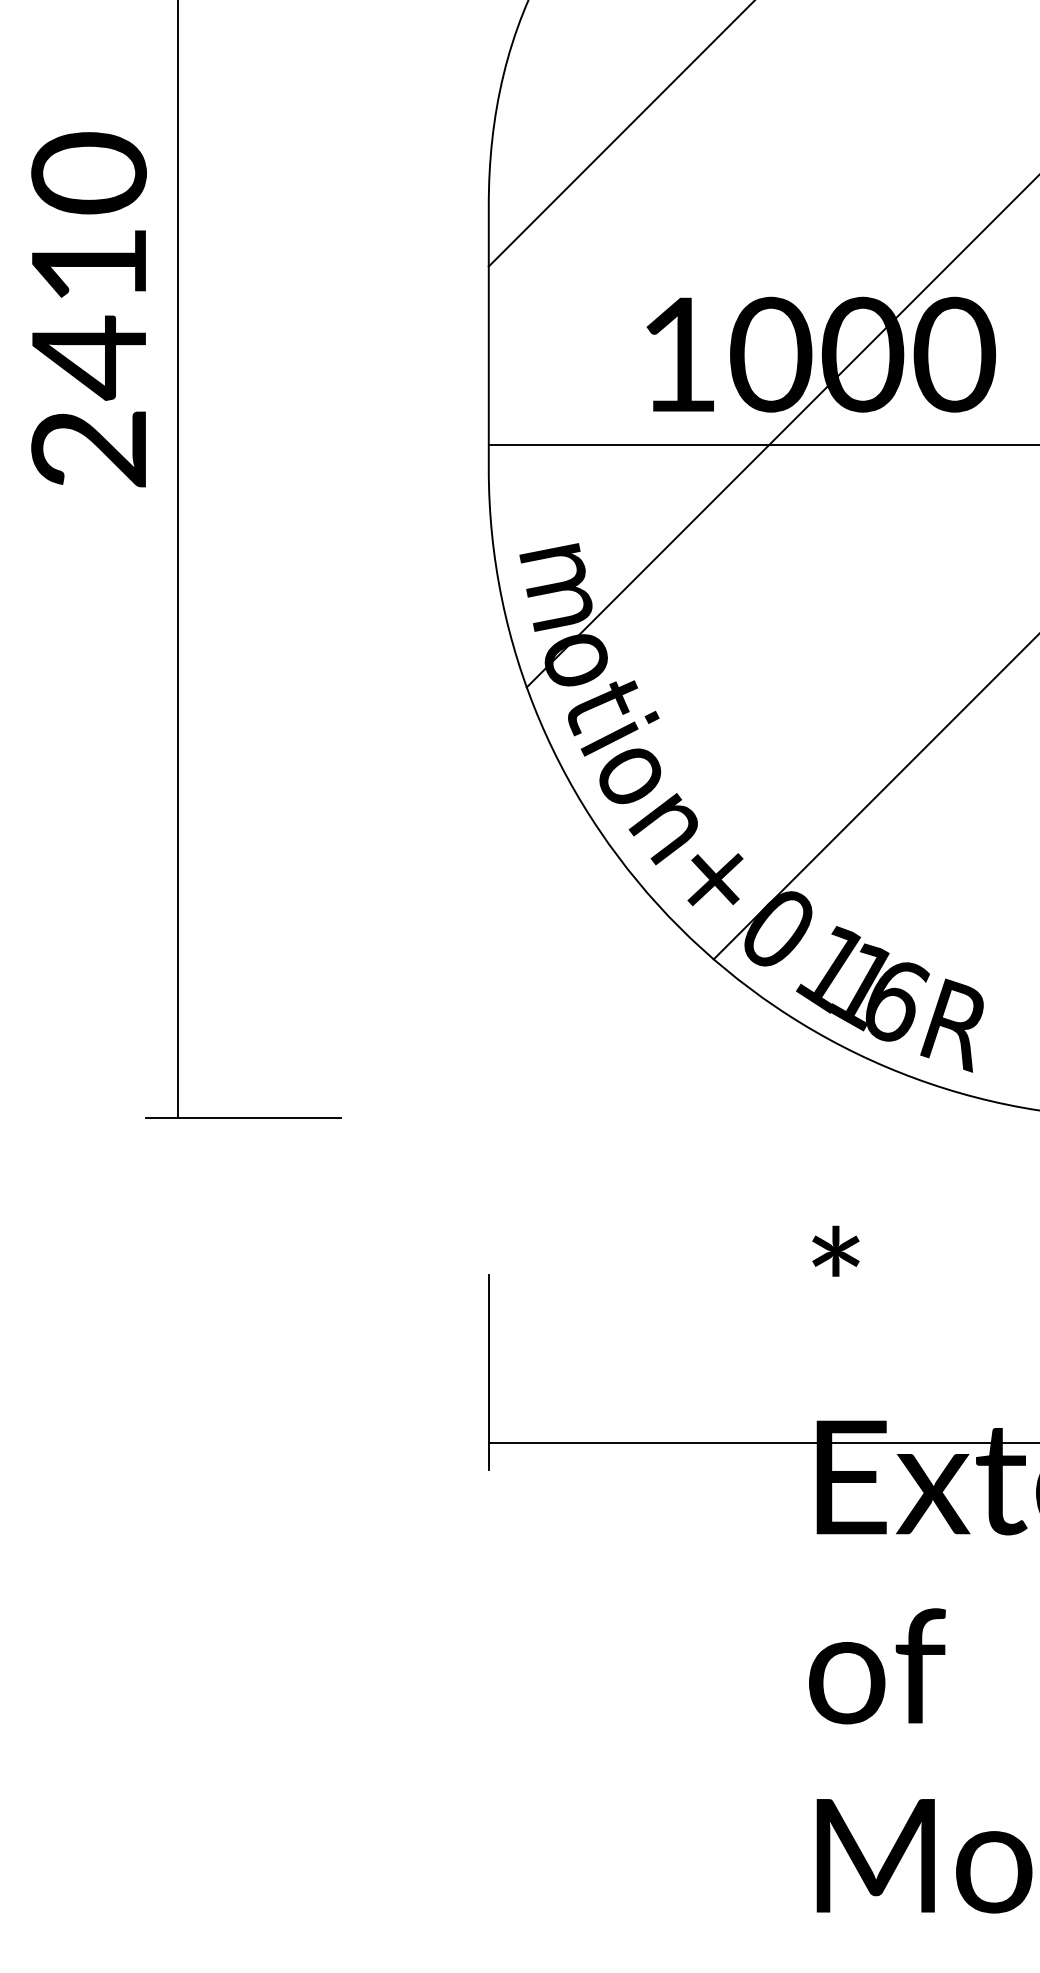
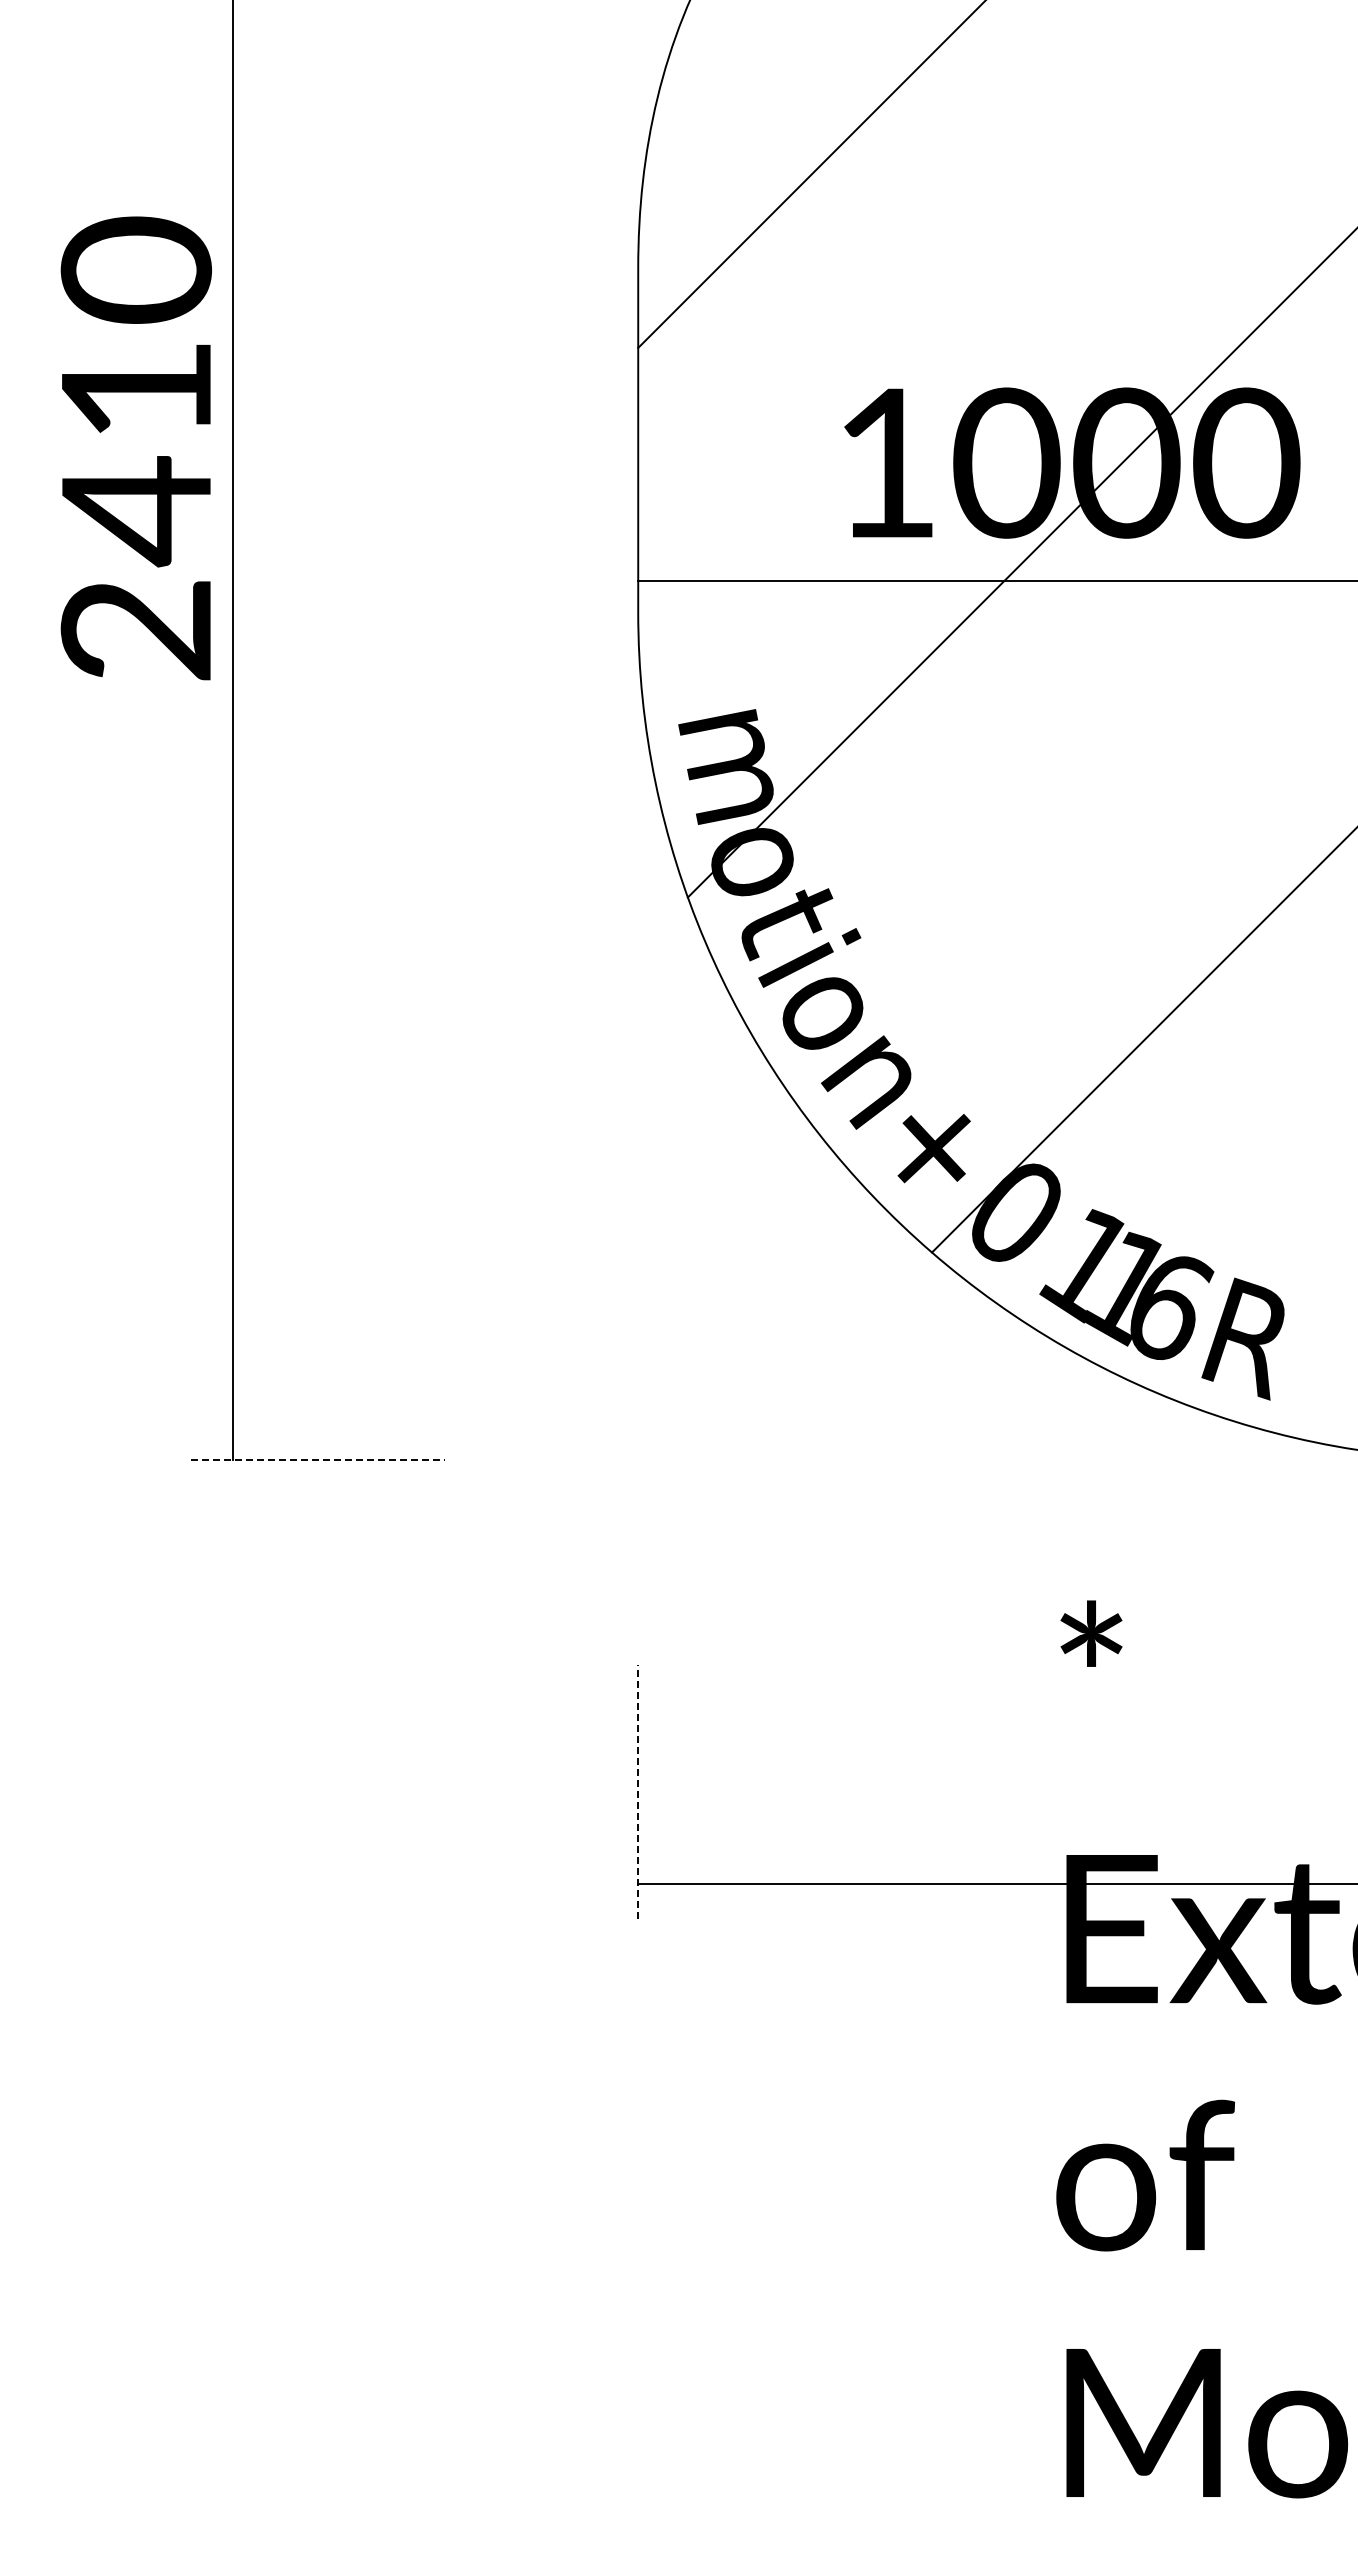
text: (88, 309) -> (135, 448), moved
line: (243, 1117) -> (318, 1459), solid -> dashed
line: (488, 1372) -> (638, 1791), solid -> dashed

